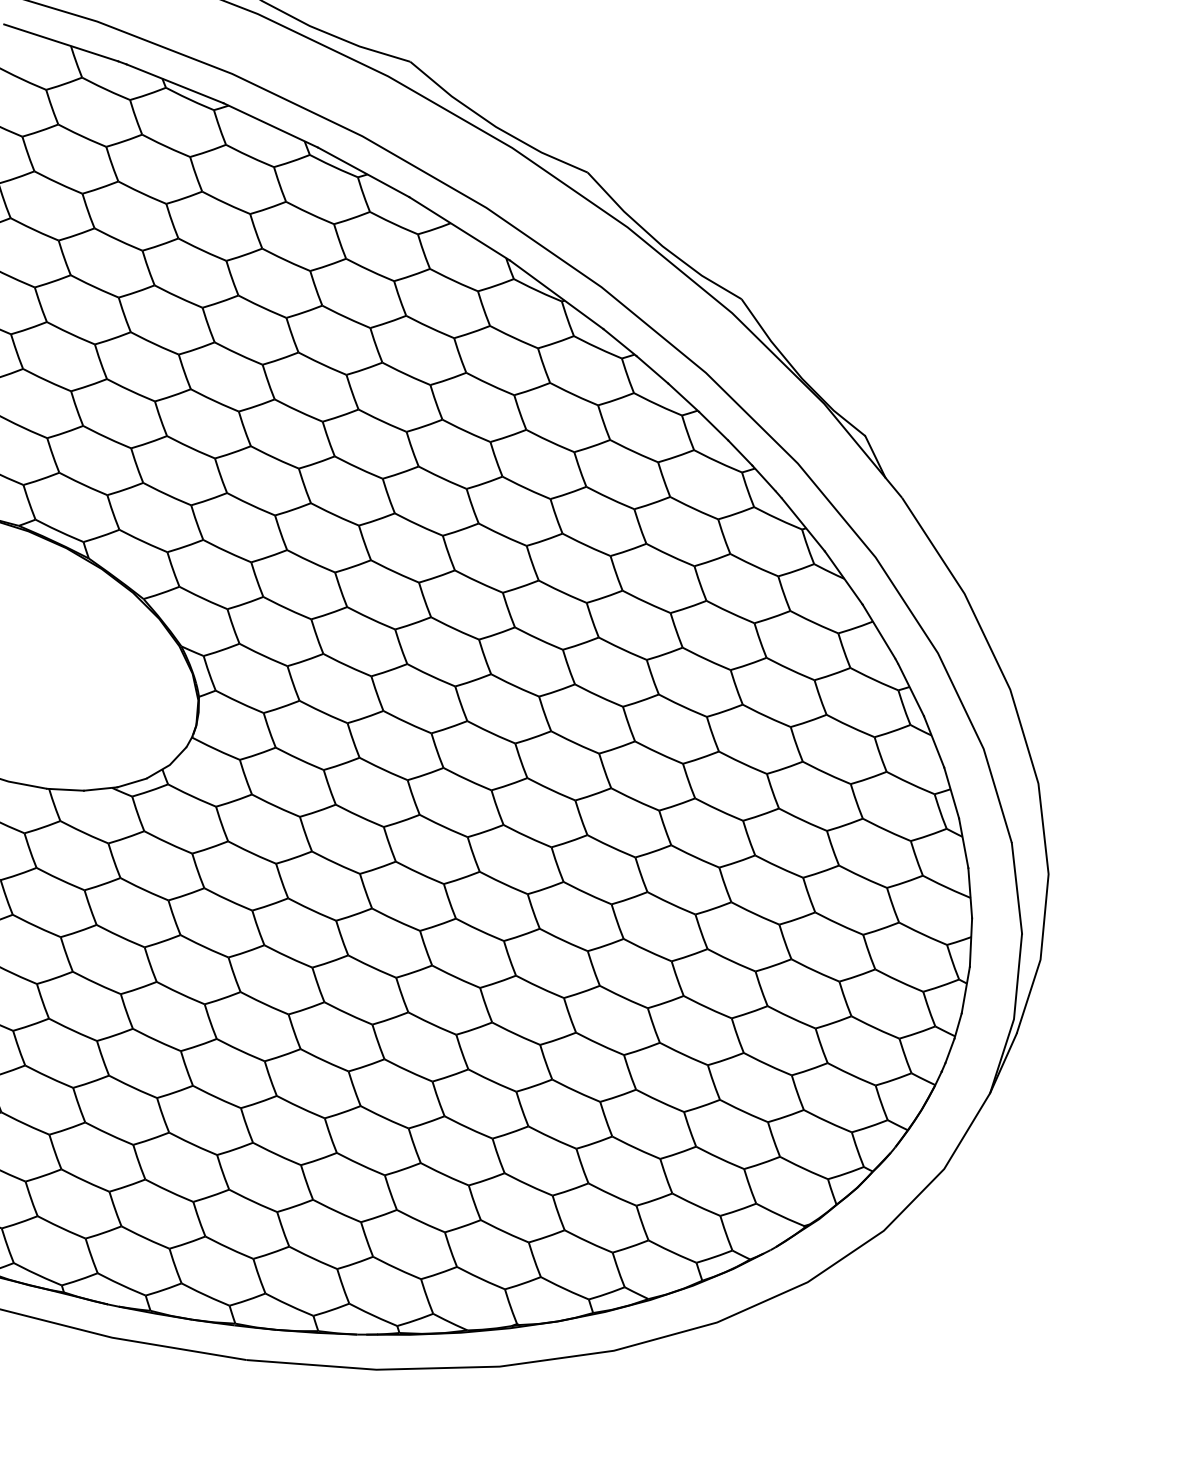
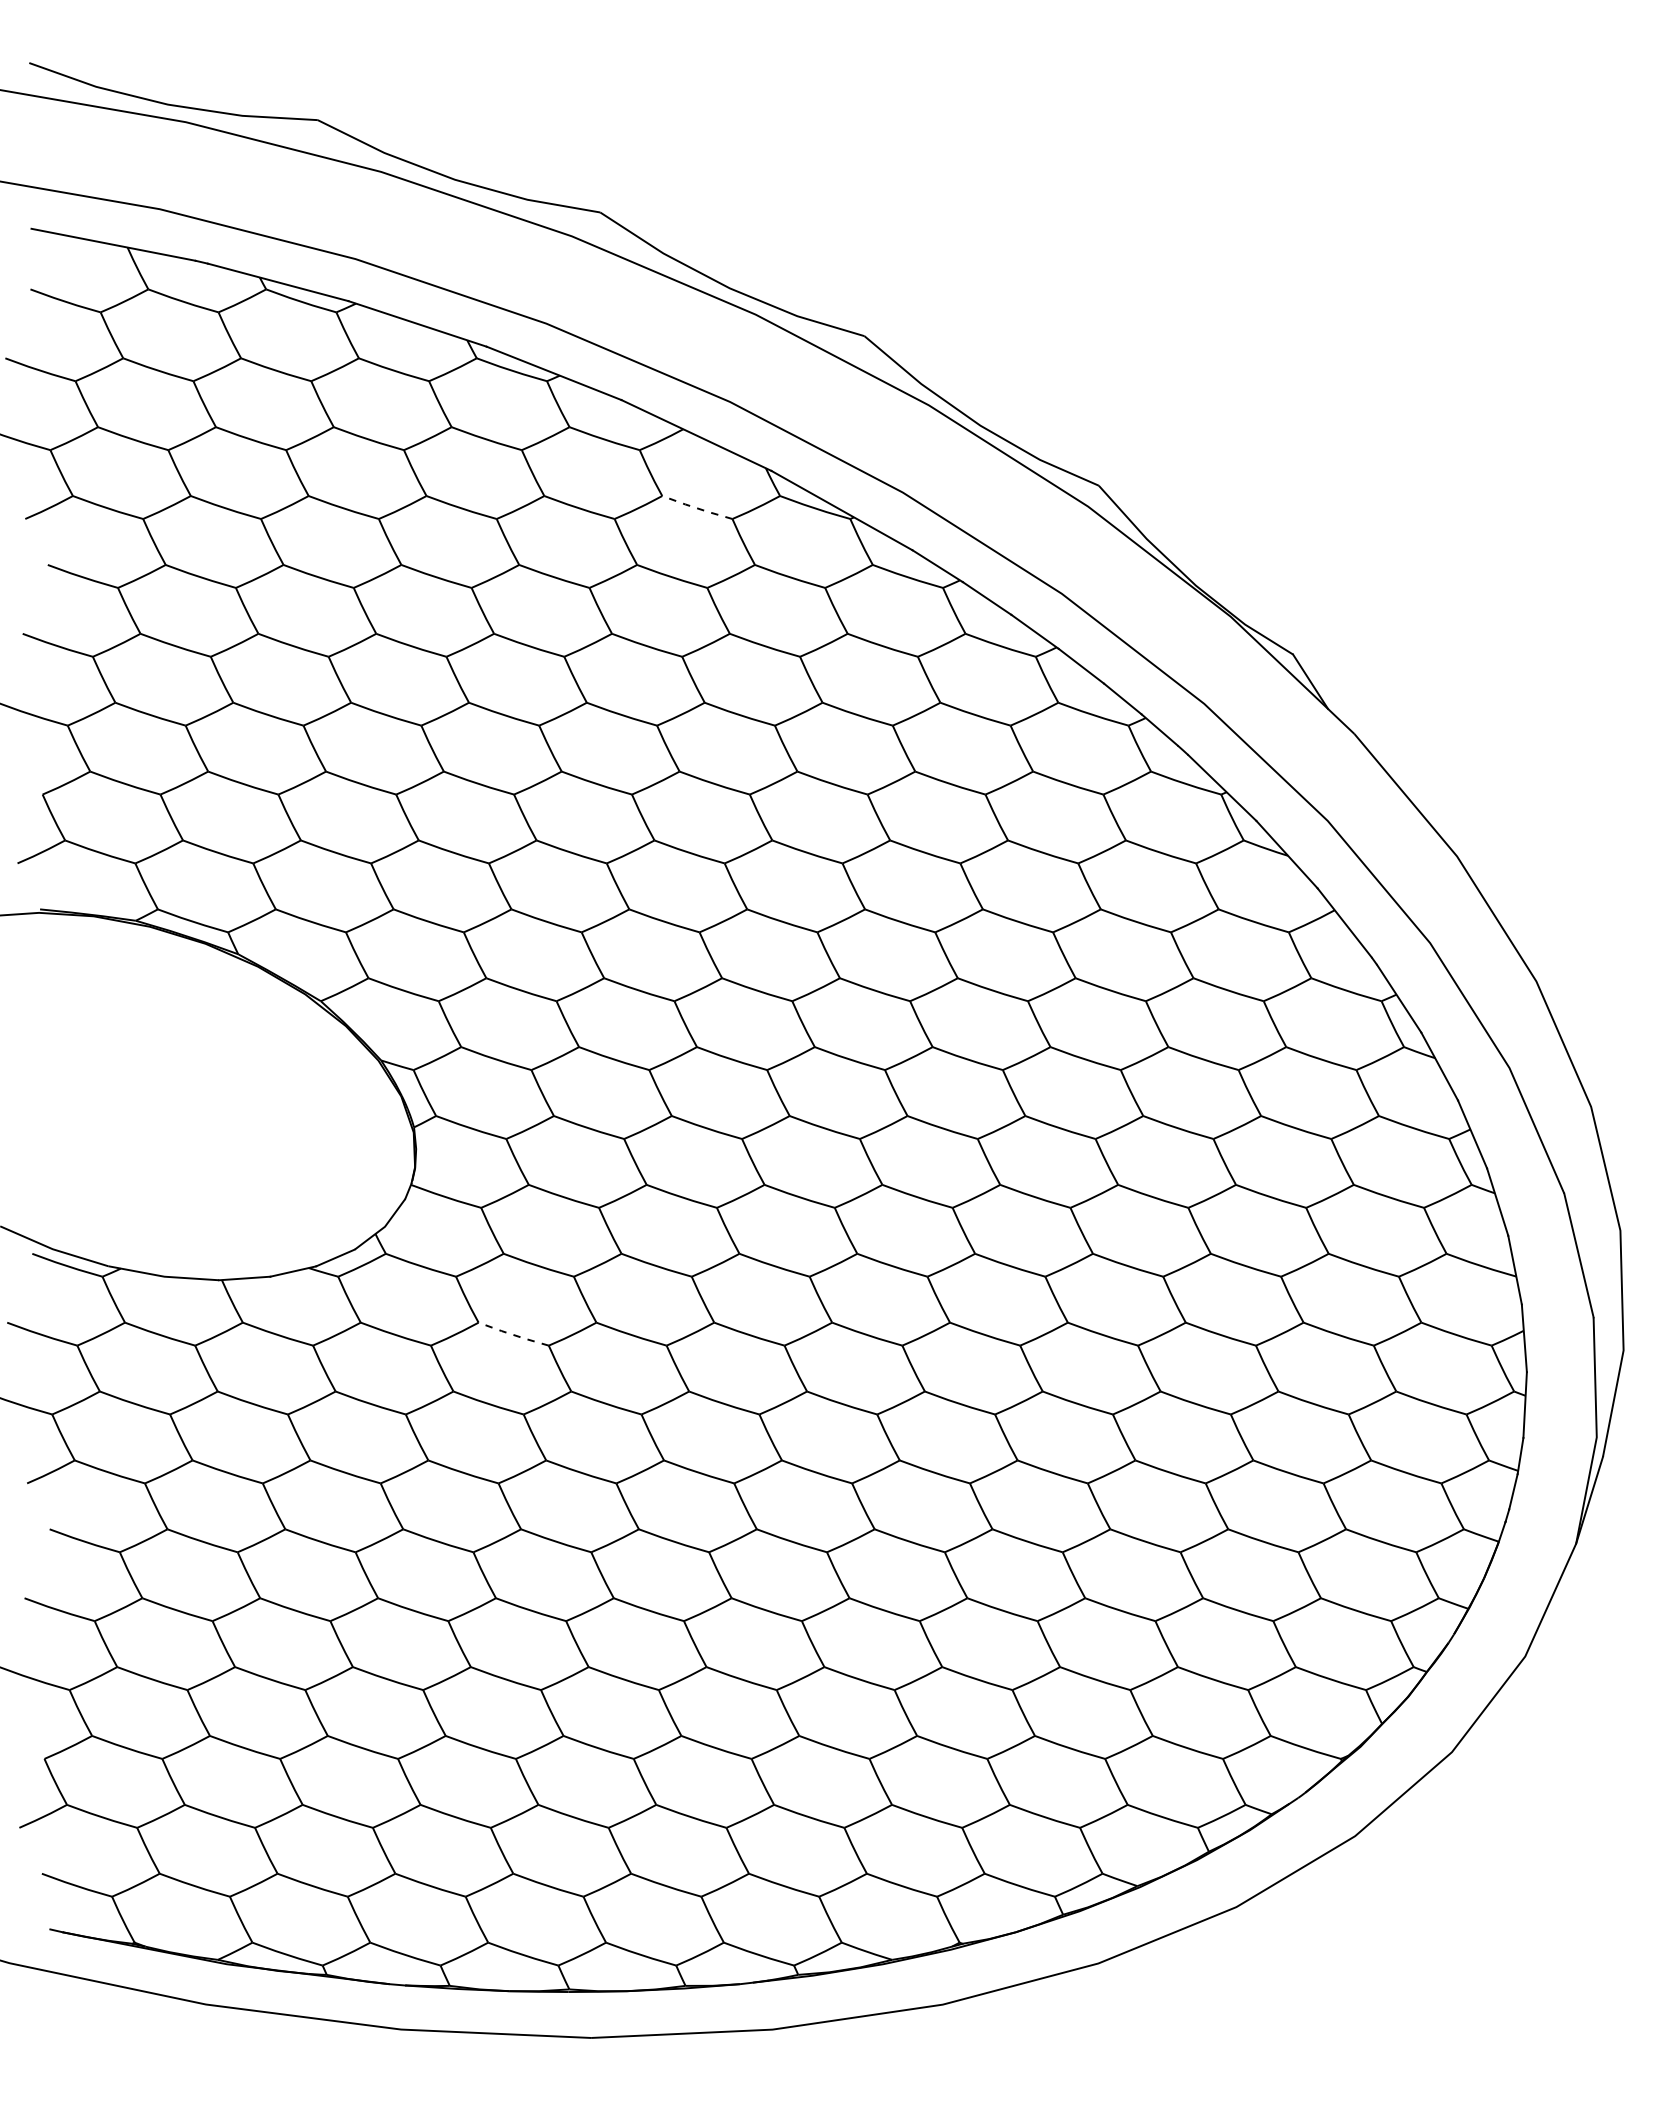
line: (453, 280) -> (696, 508), solid -> dashed
line: (251, 852) -> (512, 1334), solid -> dashed

